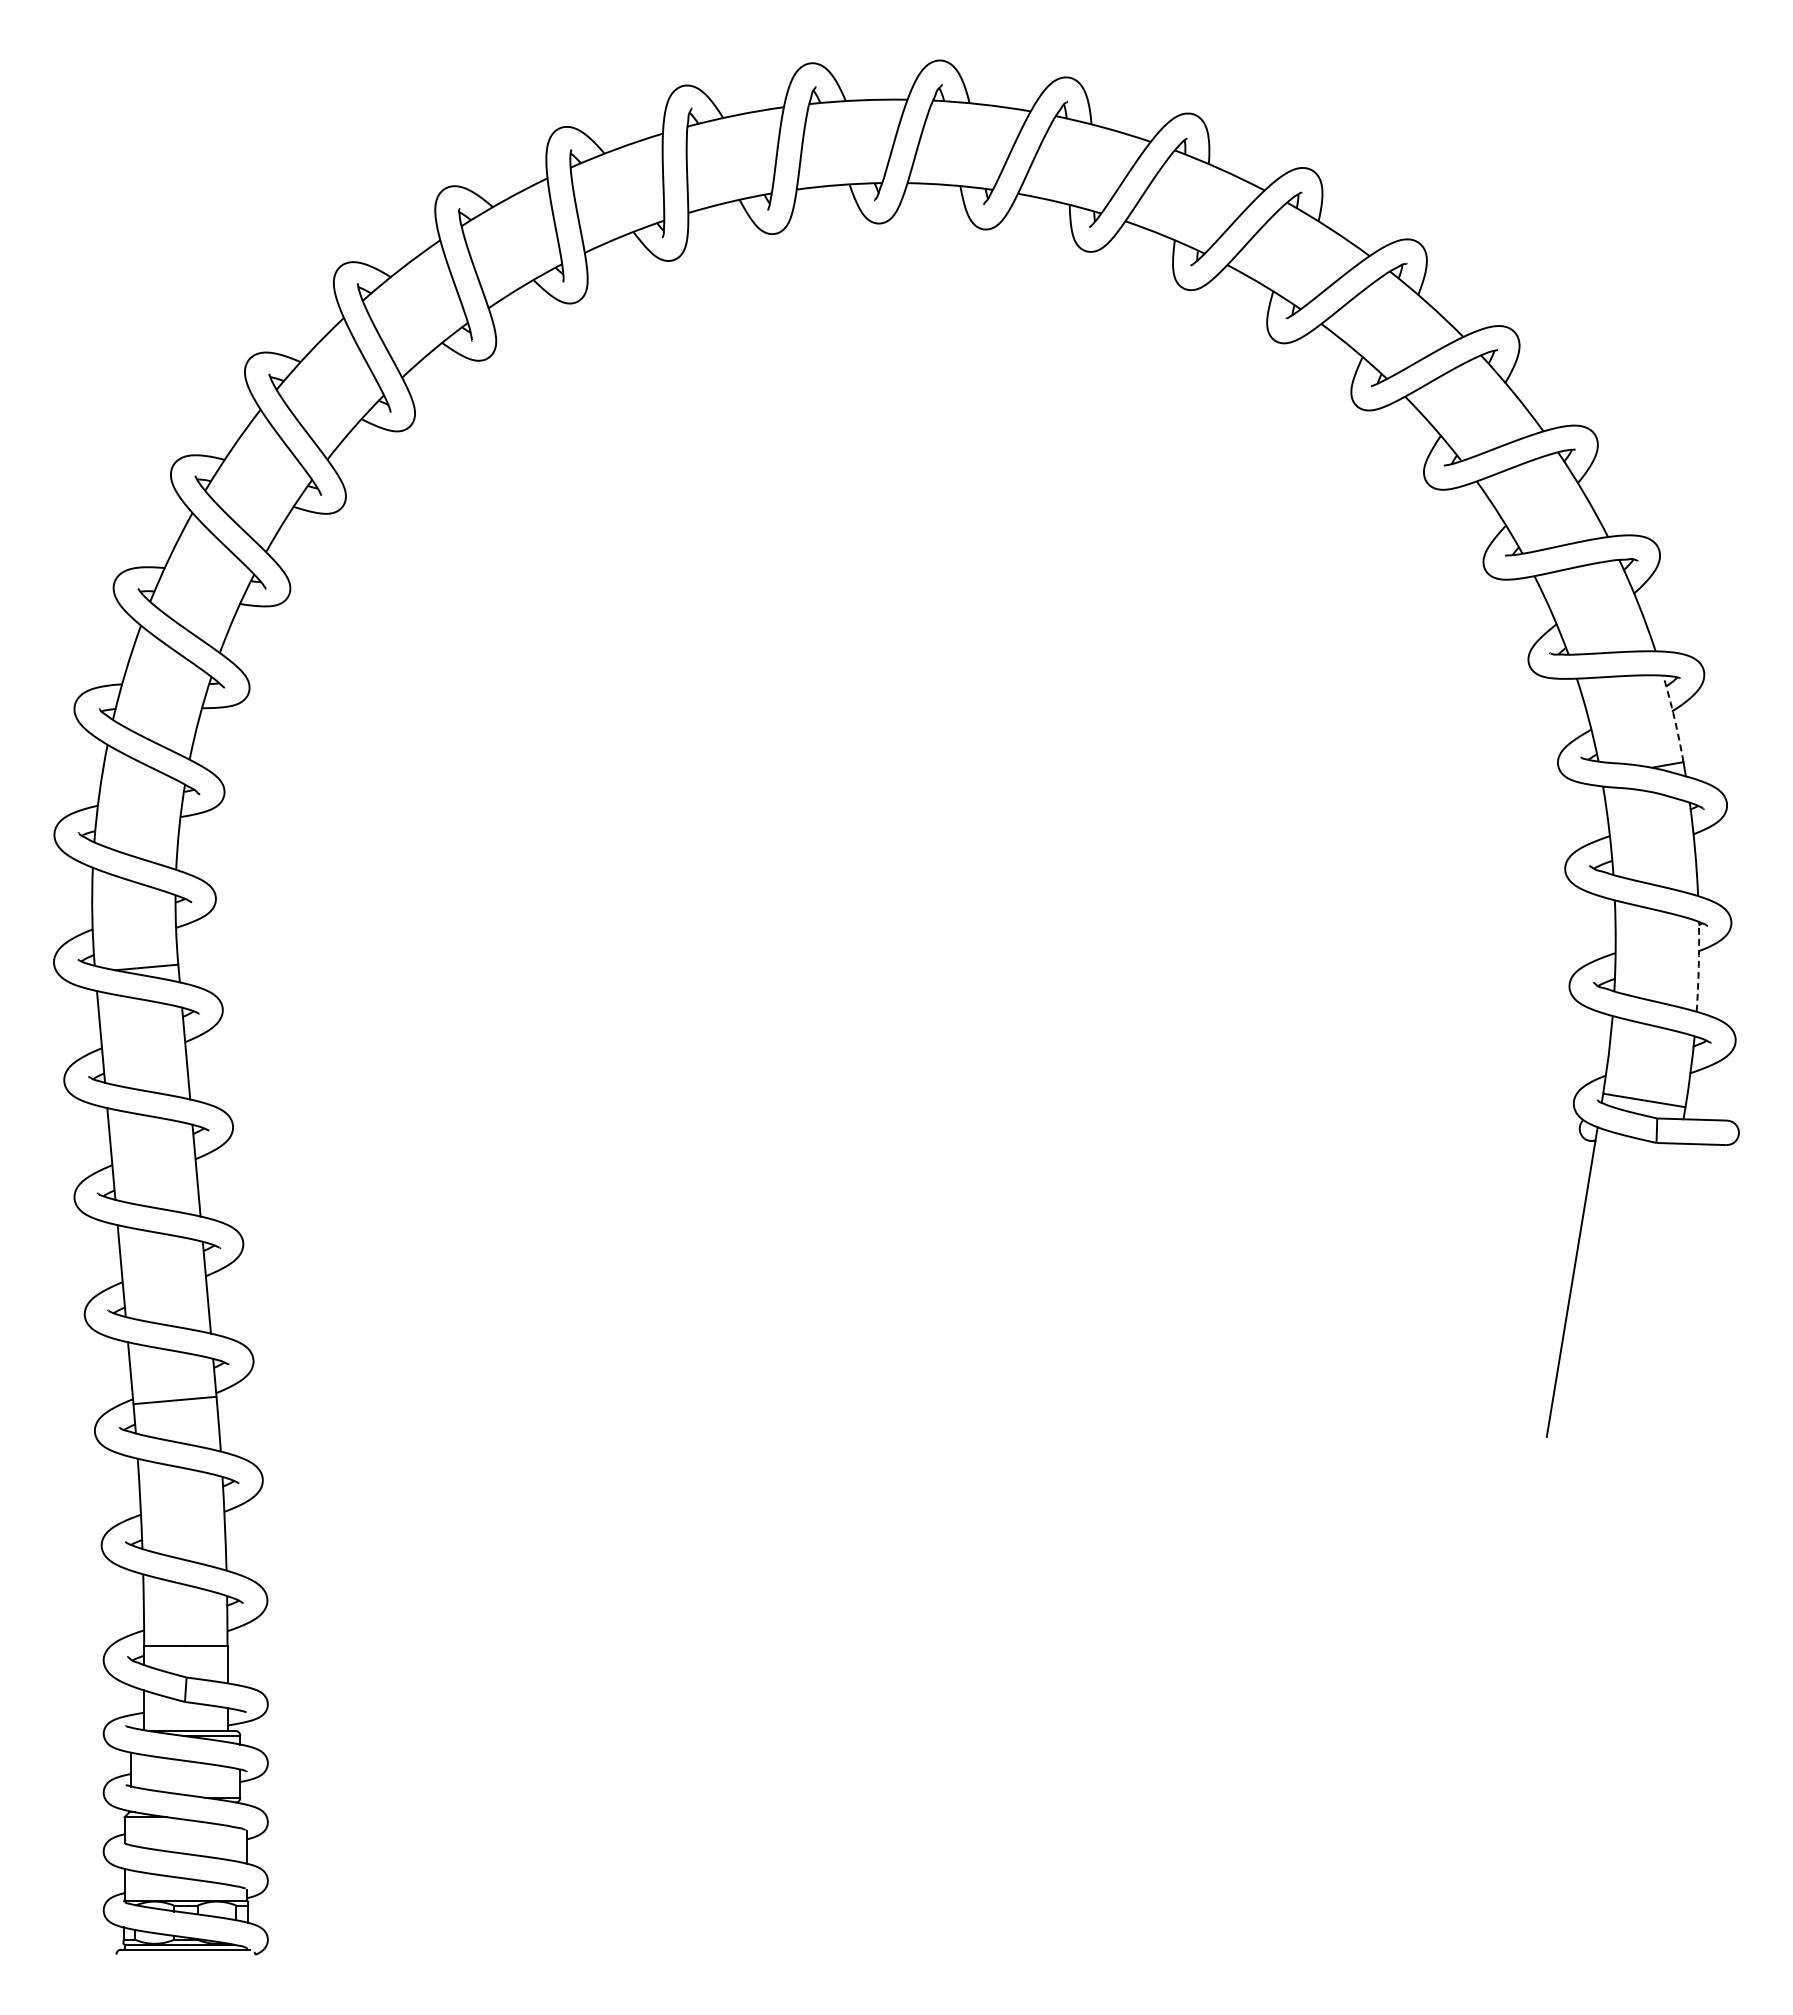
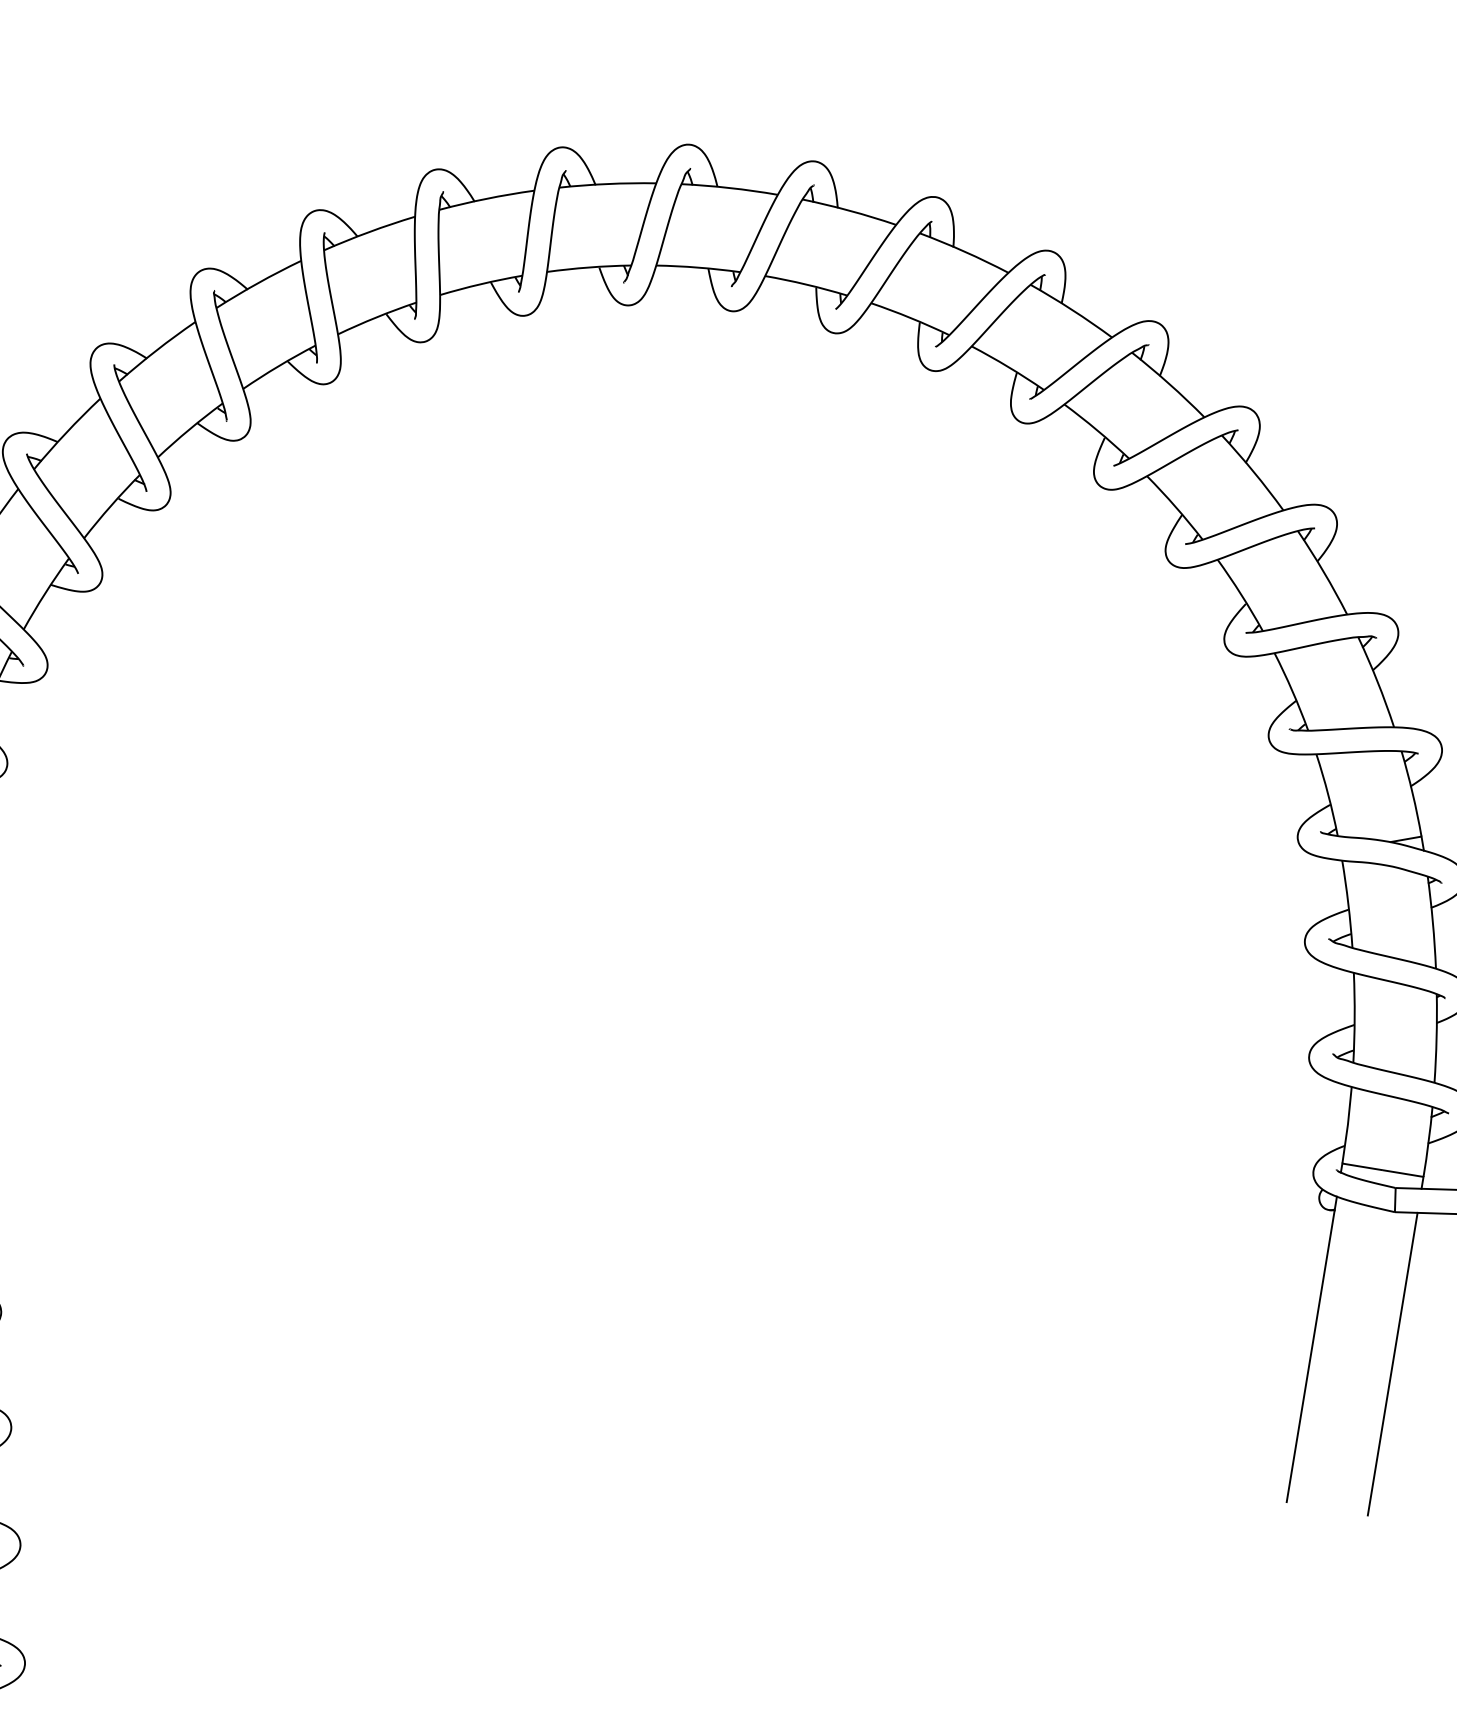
arc: (1674, 718) -> (1412, 793), dashed -> solid
arc: (1698, 966) -> (1436, 1038), dashed -> solid
line: (1654, 1296) -> (1392, 1363), added

